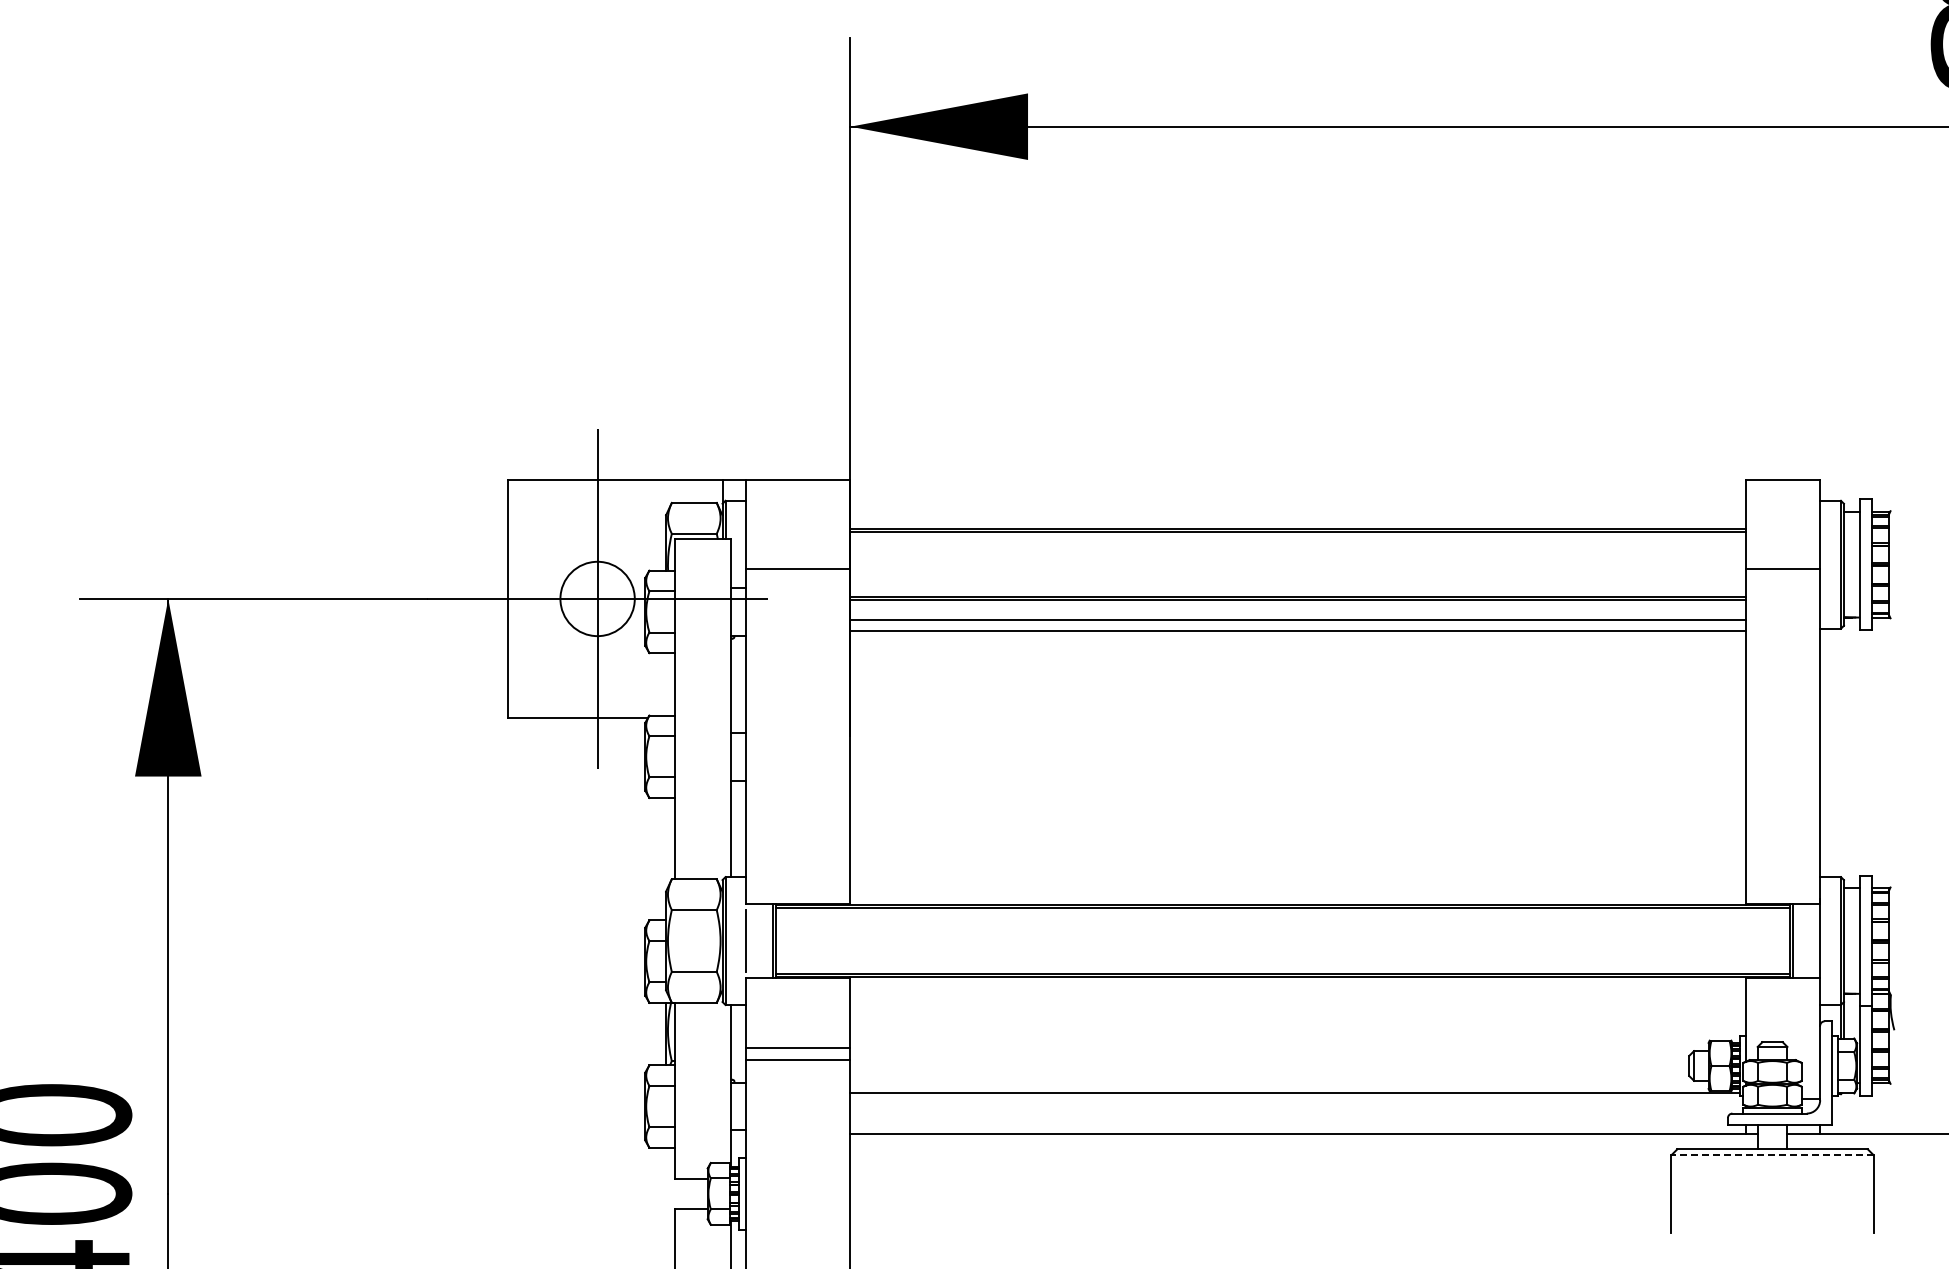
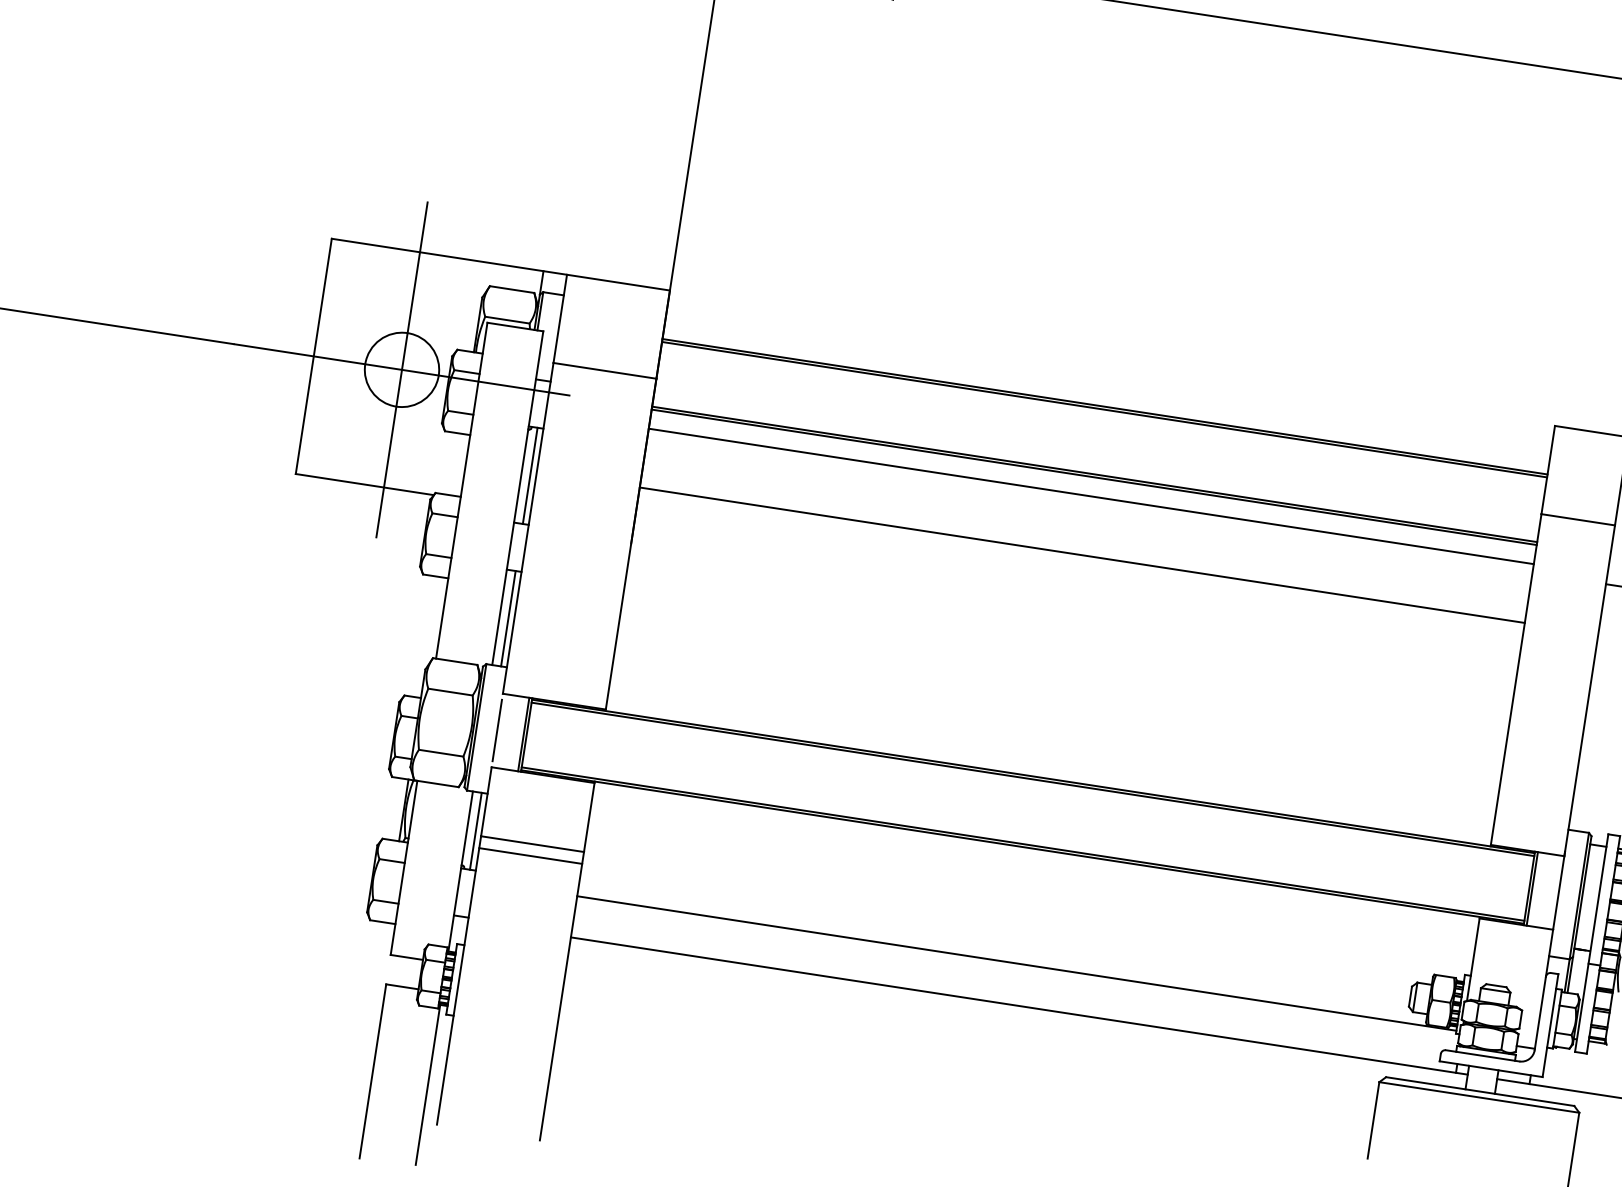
line: (1297, 631) -> (1081, 555), moved
line: (740, 684) -> (530, 476), added
line: (740, 828) -> (508, 618), added
line: (740, 1043) -> (476, 830), added
line: (1772, 1155) -> (1479, 1097), dashed -> solid

